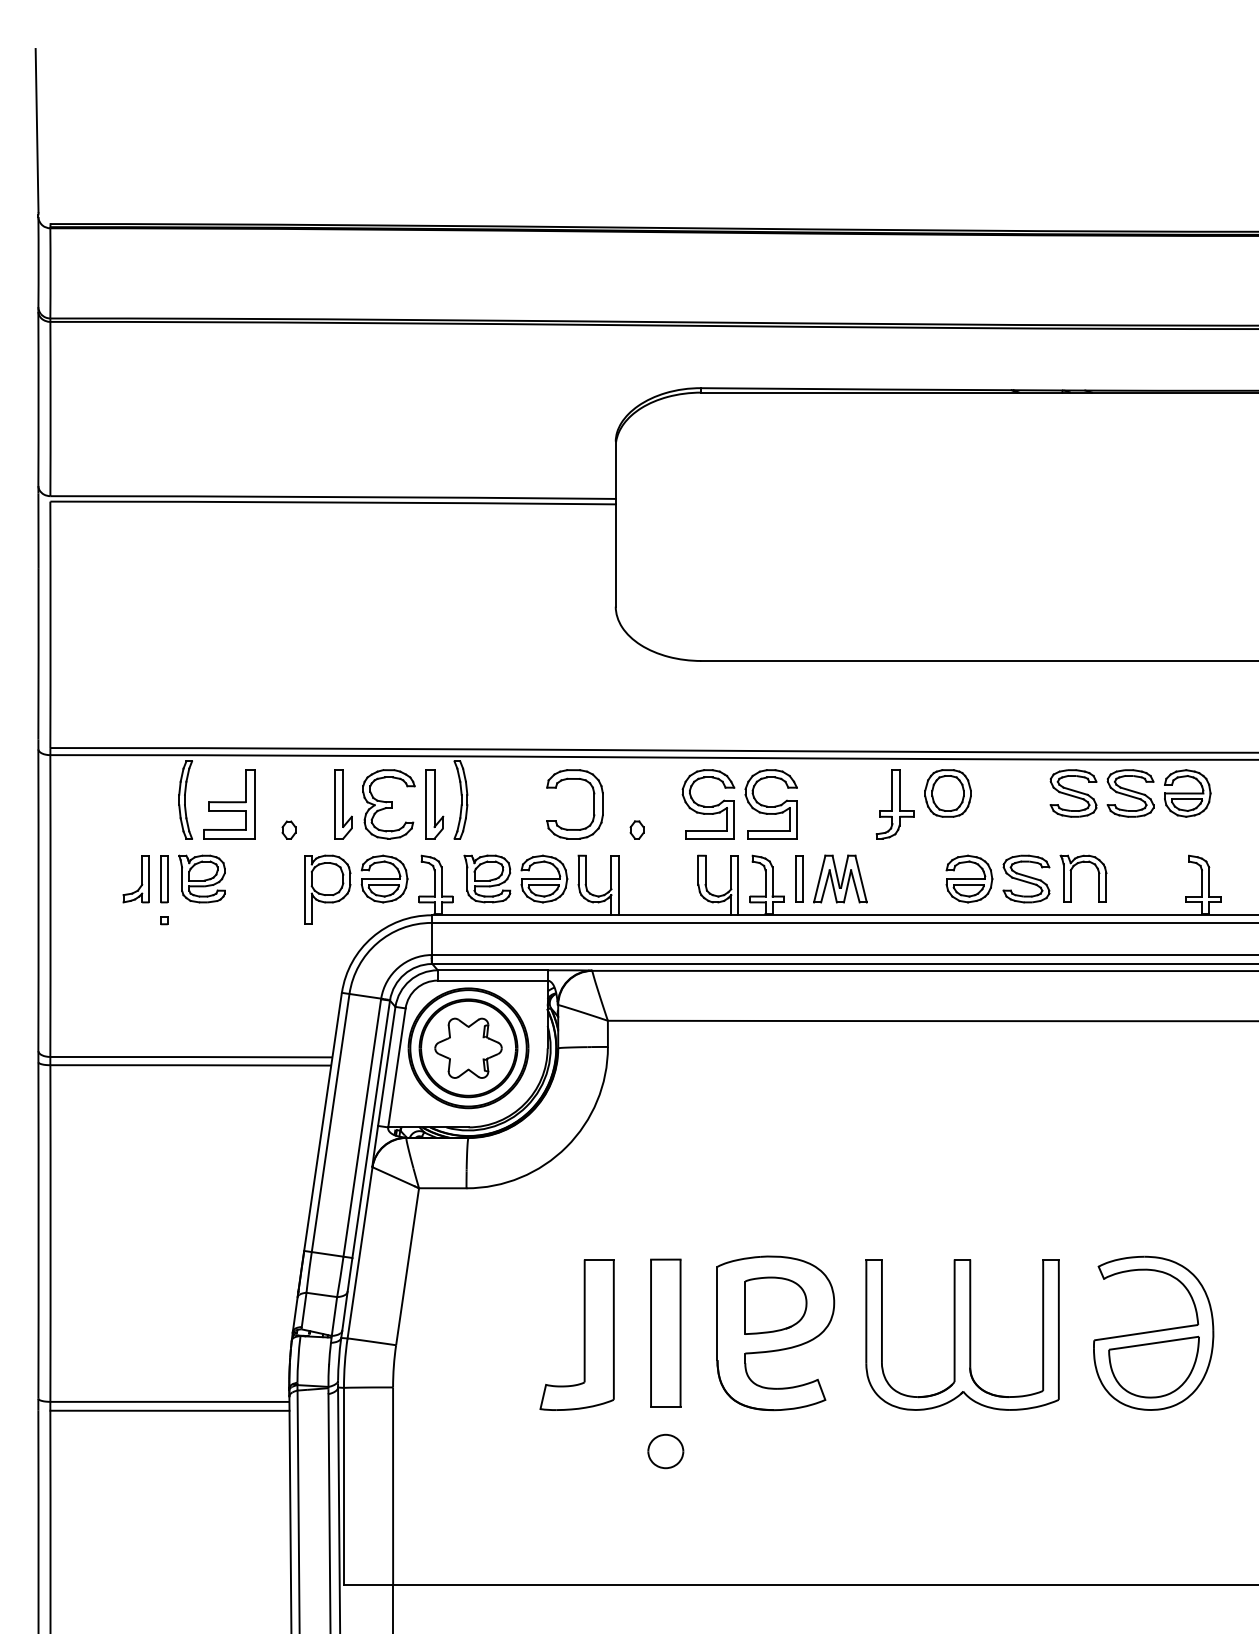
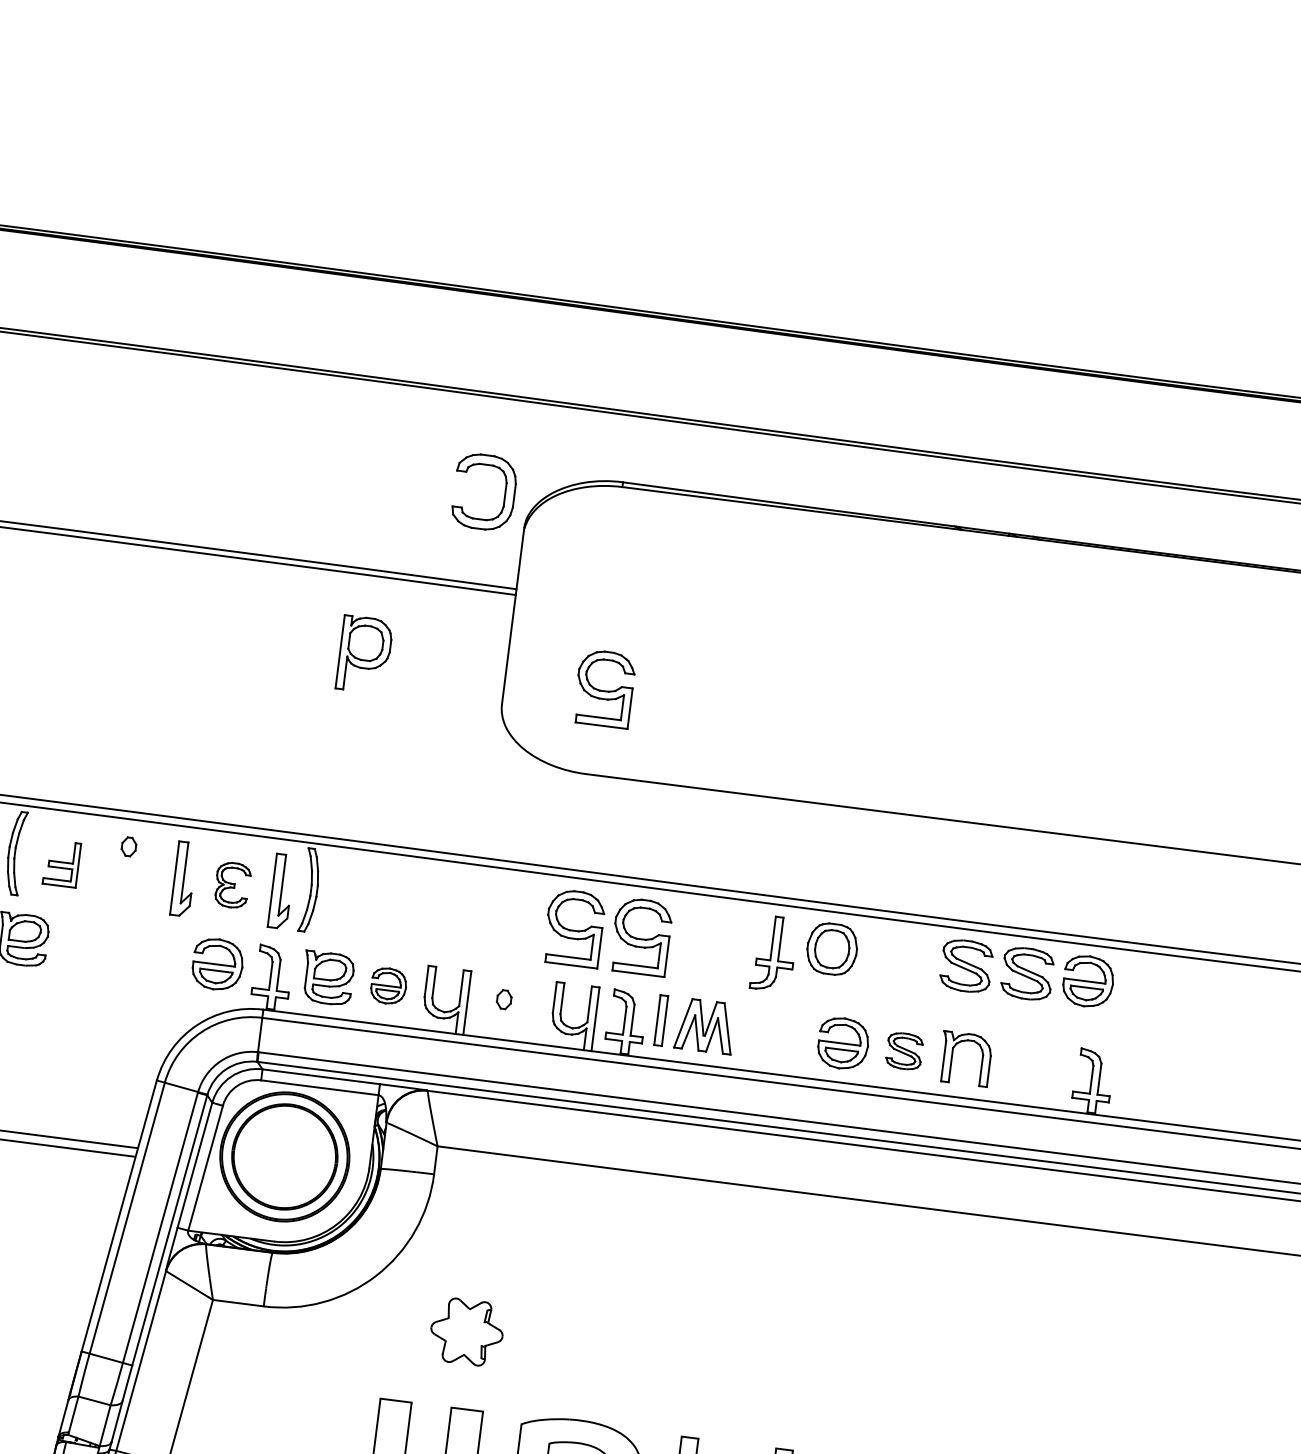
part: (708, 580) -> (604, 688), added
part: (229, 804) -> (62, 863), size x0.6
part: (388, 804) -> (232, 885), size x0.6
part: (593, 804) -> (504, 494), moved
part: (288, 829) -> (128, 846), moved
part: (636, 829) -> (503, 998), moved
part: (544, 878) -> (389, 985), size x0.7
part: (1026, 878) -> (904, 1050), size x0.7
part: (327, 889) -> (364, 654), moved
part: (468, 1047) -> (467, 1331), moved

